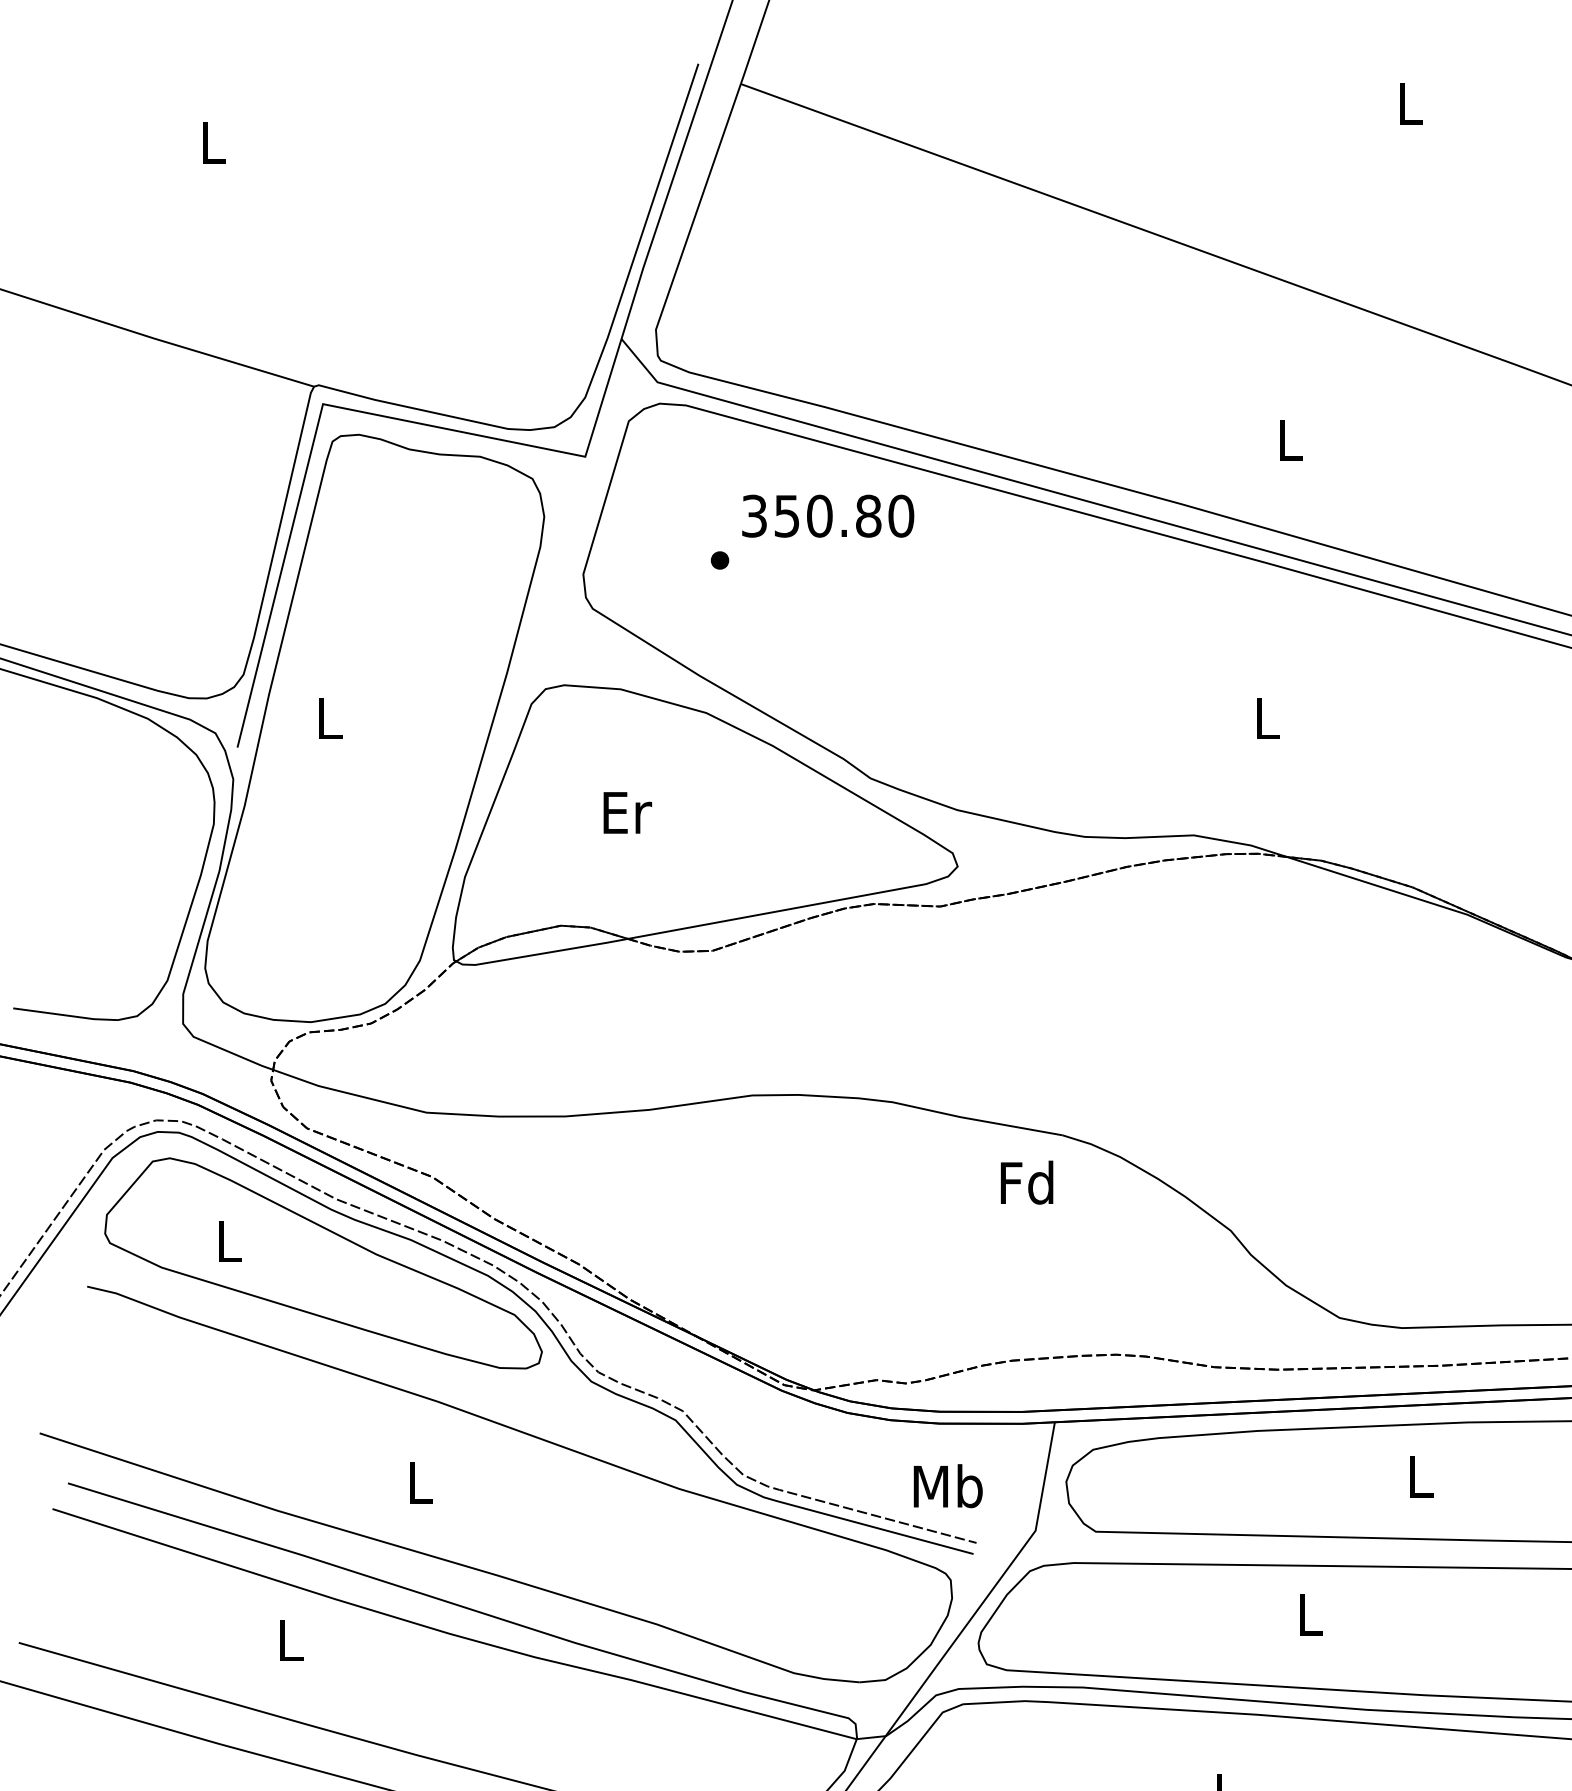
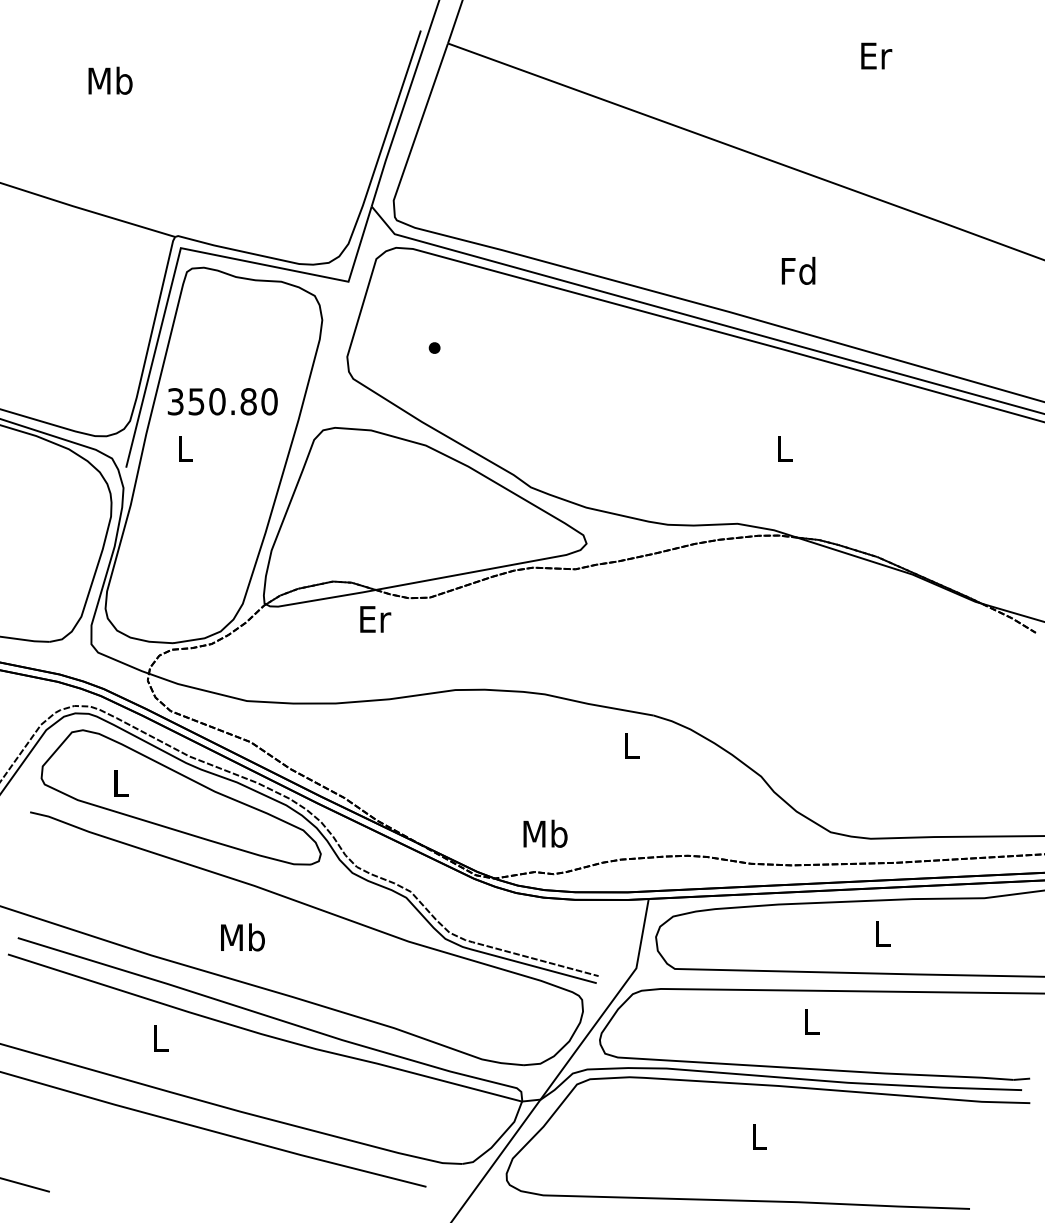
text: (1411, 102) -> (876, 55), L -> Er
text: (212, 141) -> (110, 80), L -> Mb
text: (1289, 439) -> (798, 270), L -> Fd
text: (827, 515) -> (222, 401), moved
text: (627, 812) -> (375, 619), moved
text: (1026, 1182) -> (630, 745), Fd -> L
text: (419, 1482) -> (242, 937), L -> Mb
text: (948, 1485) -> (545, 833), moved

